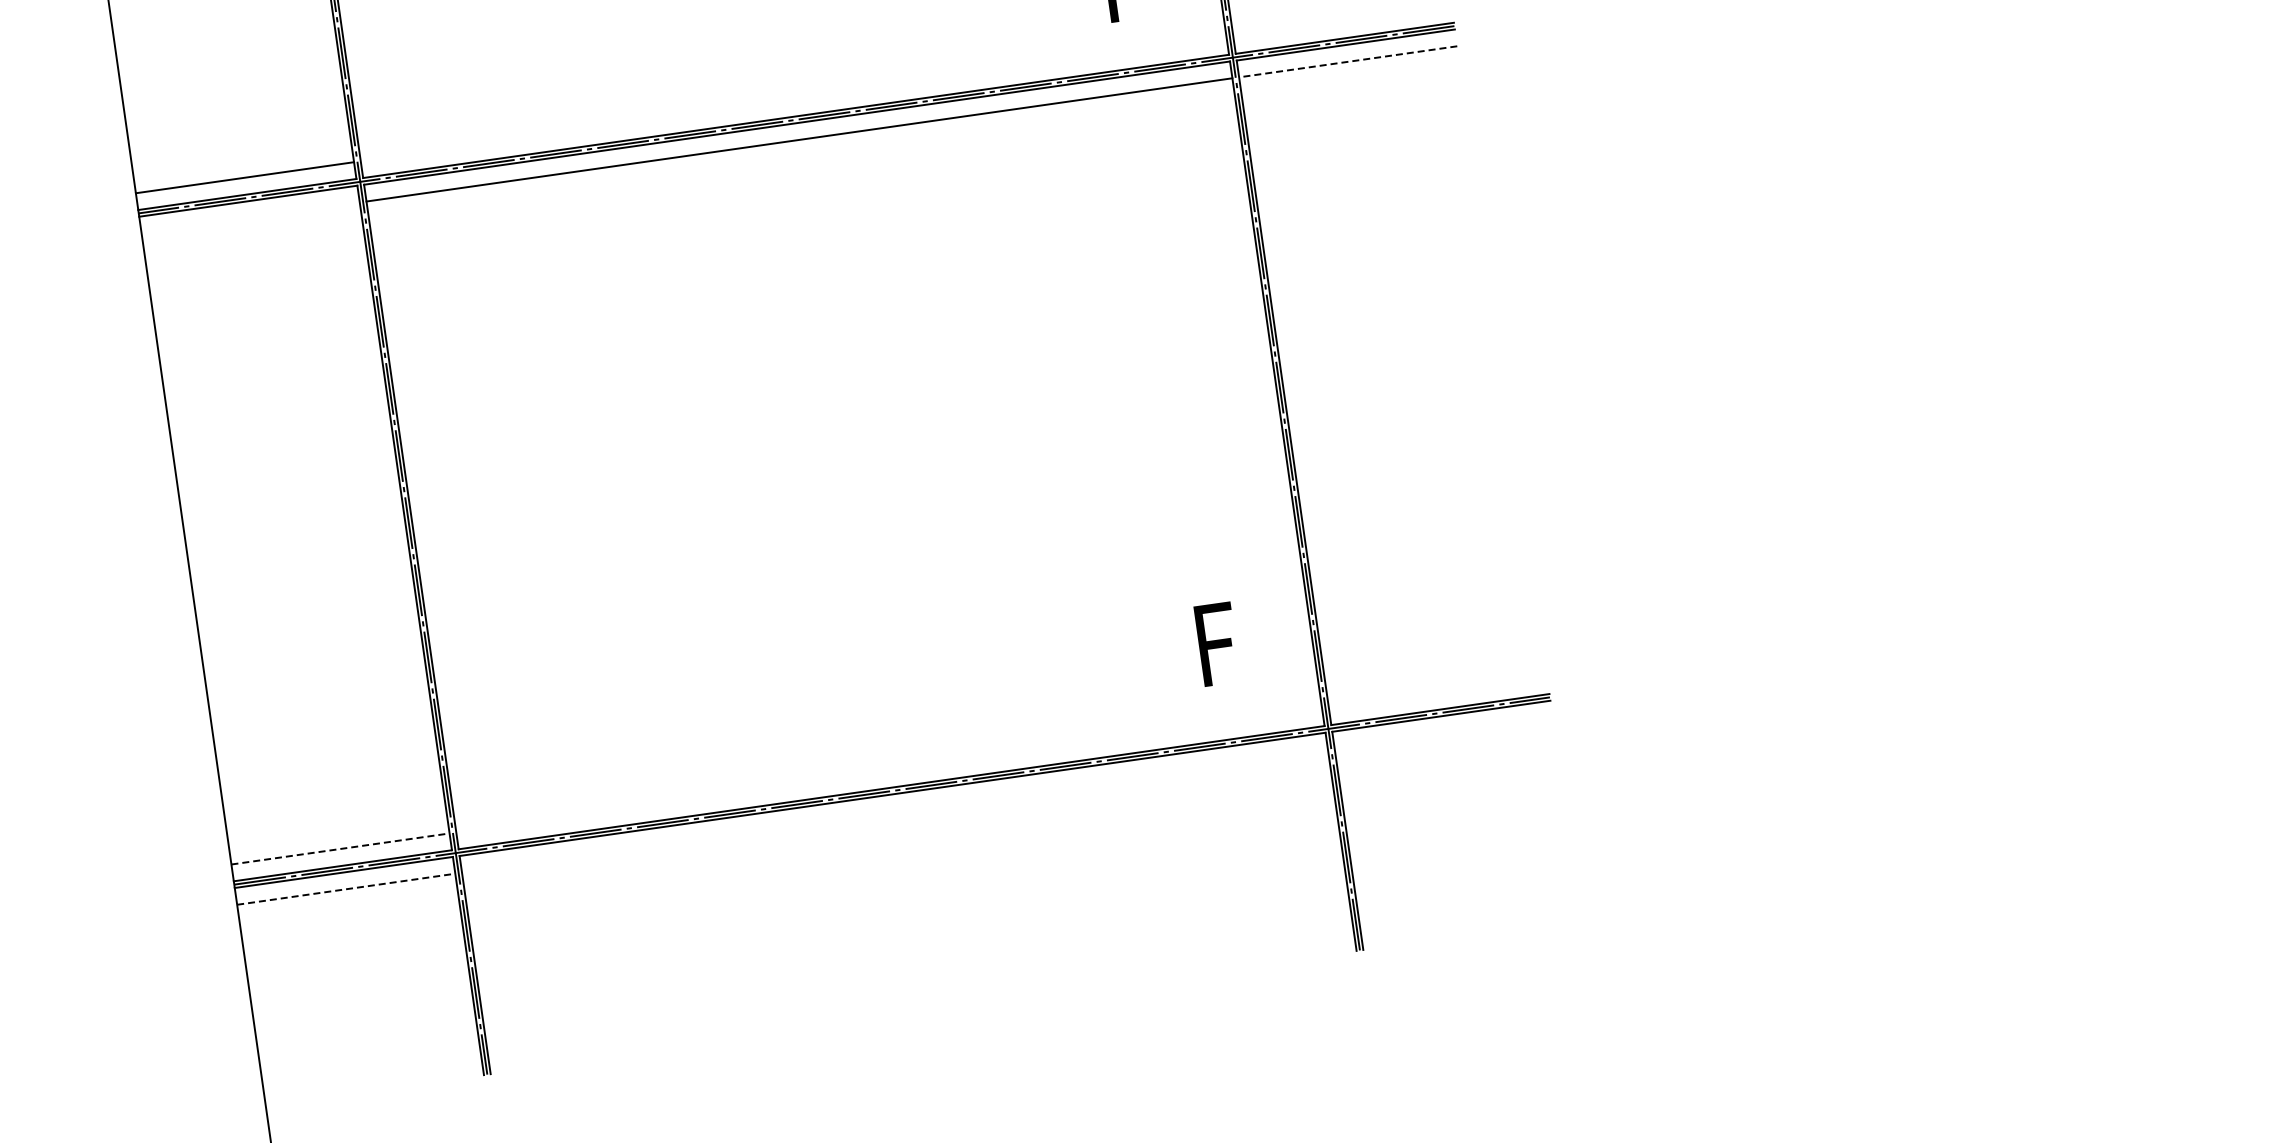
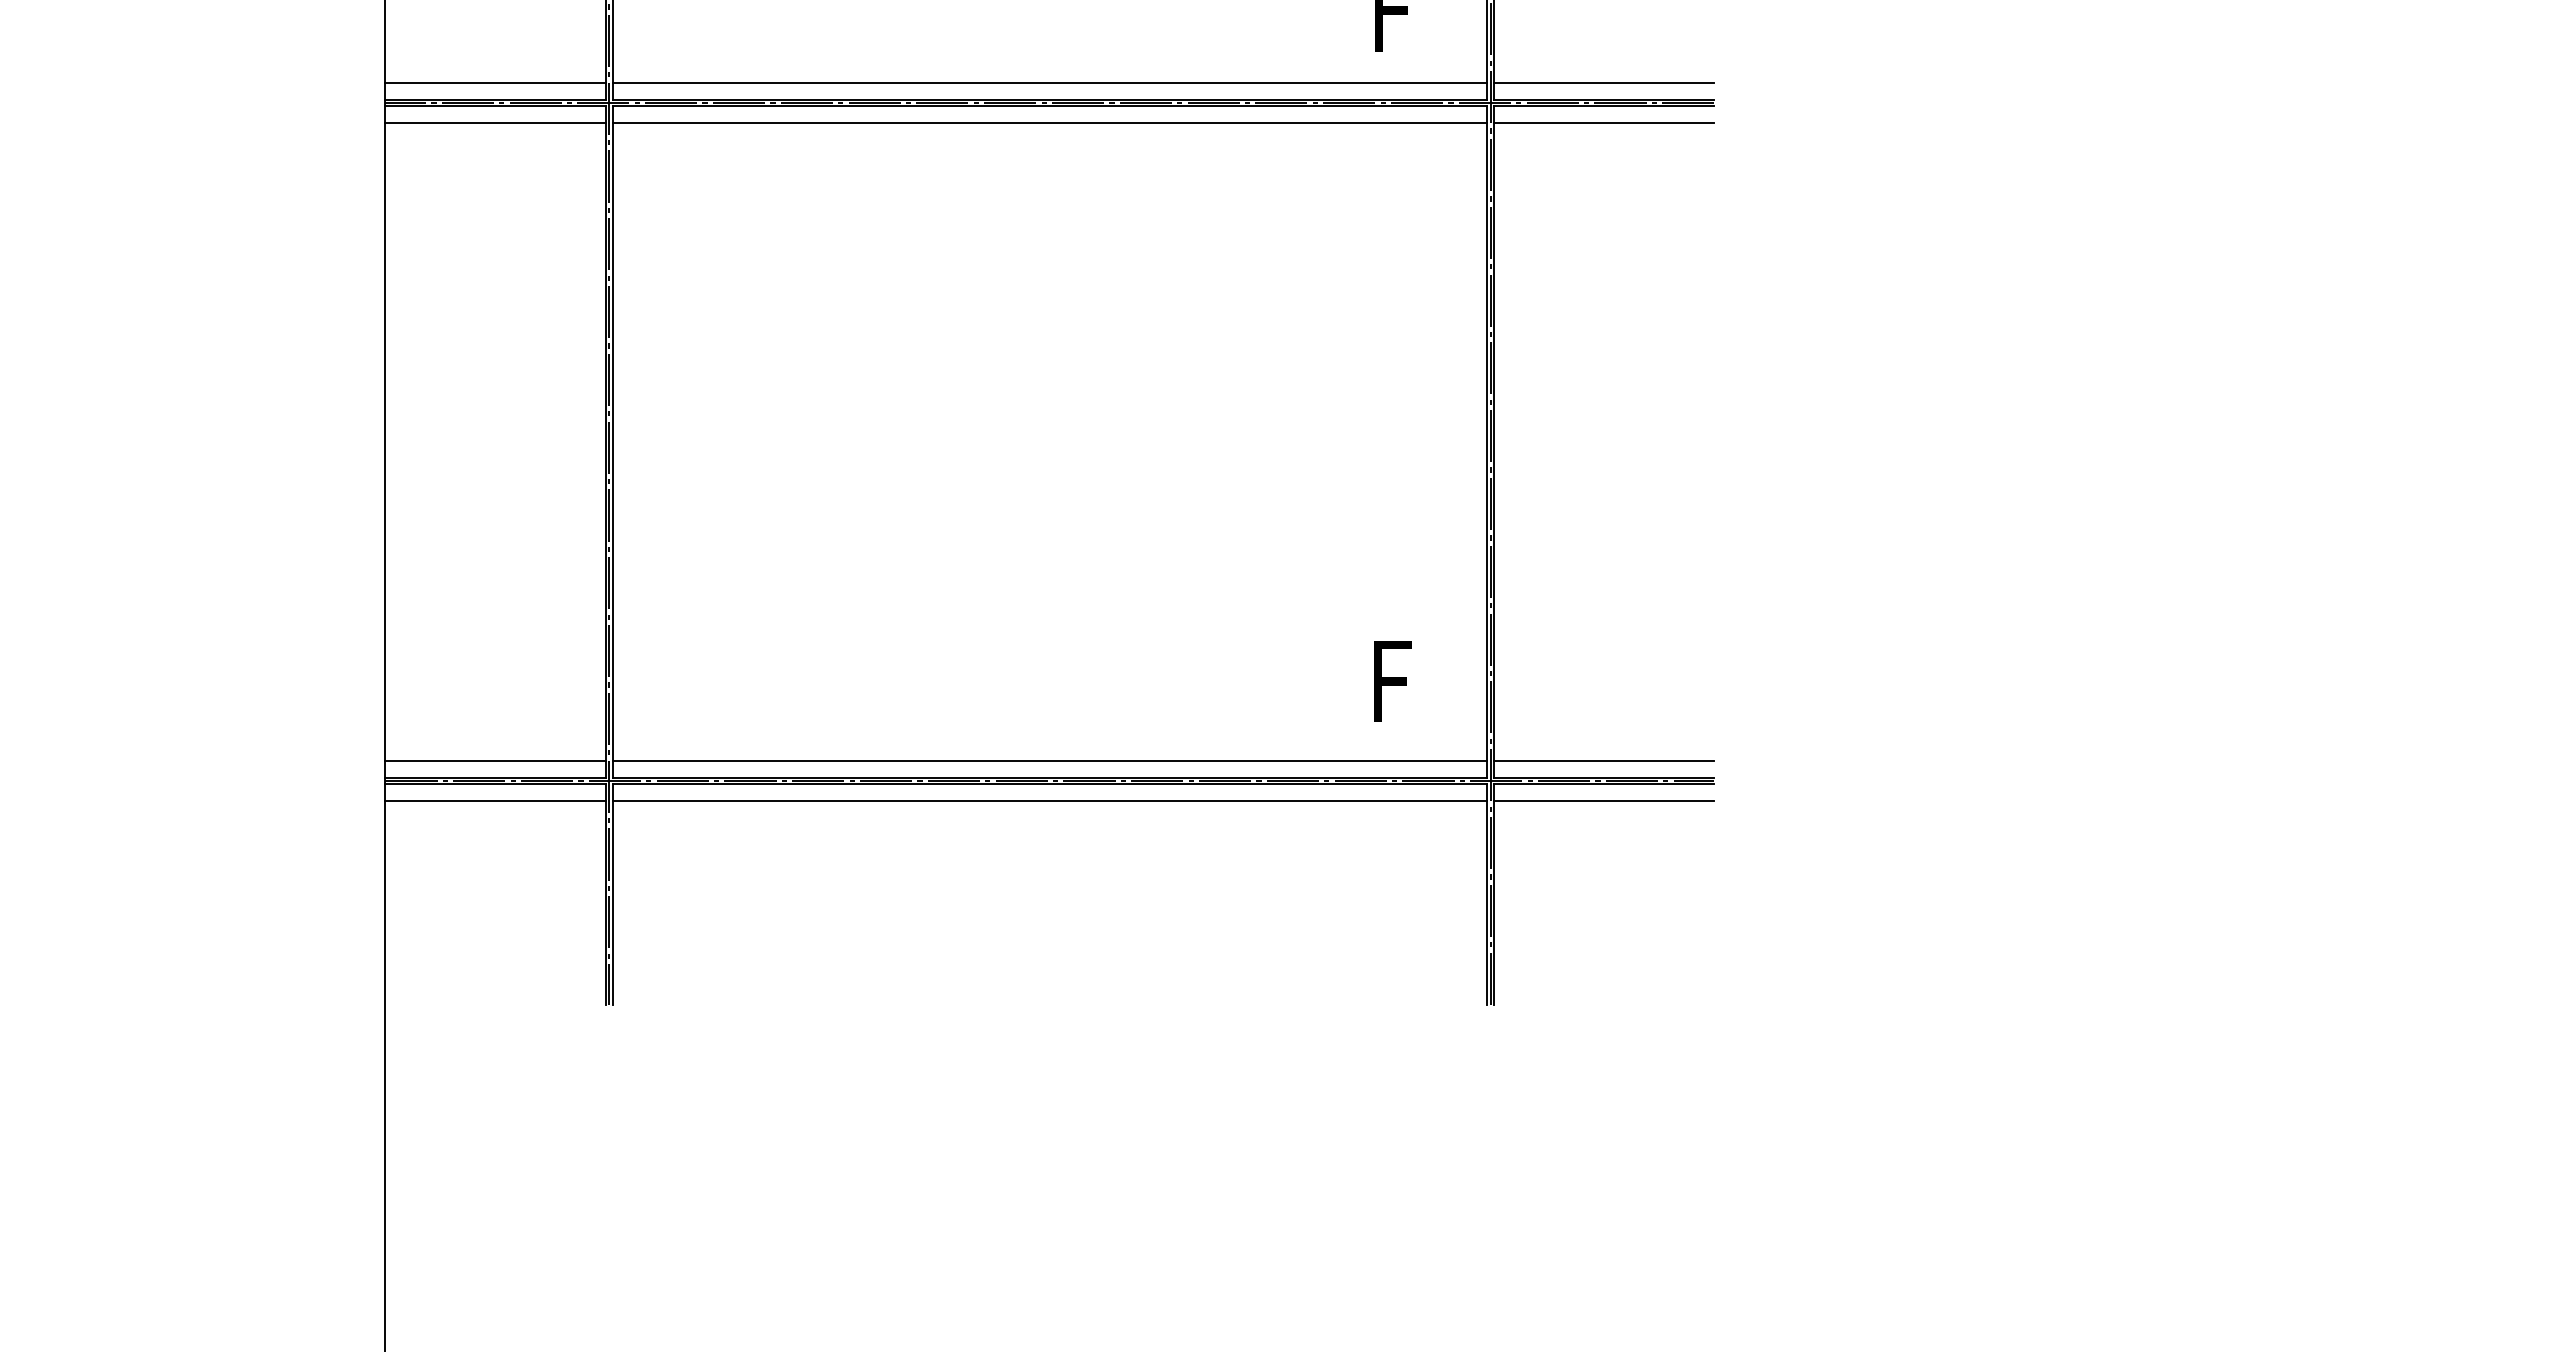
line: (1341, 21) -> (1603, 82), added
line: (1347, 62) -> (1603, 123), dashed -> solid
line: (793, 99) -> (1049, 82), added
line: (250, 218) -> (495, 123), added
line: (1437, 692) -> (1603, 760), added
line: (1443, 733) -> (1603, 801), added
line: (888, 770) -> (1049, 760), added
line: (894, 811) -> (1049, 801), added
line: (341, 848) -> (496, 760), dashed -> solid
line: (347, 889) -> (496, 801), dashed -> solid

